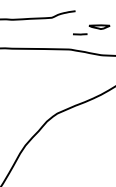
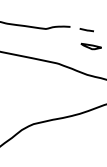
line: (80, 34) -> (87, 30), moved

